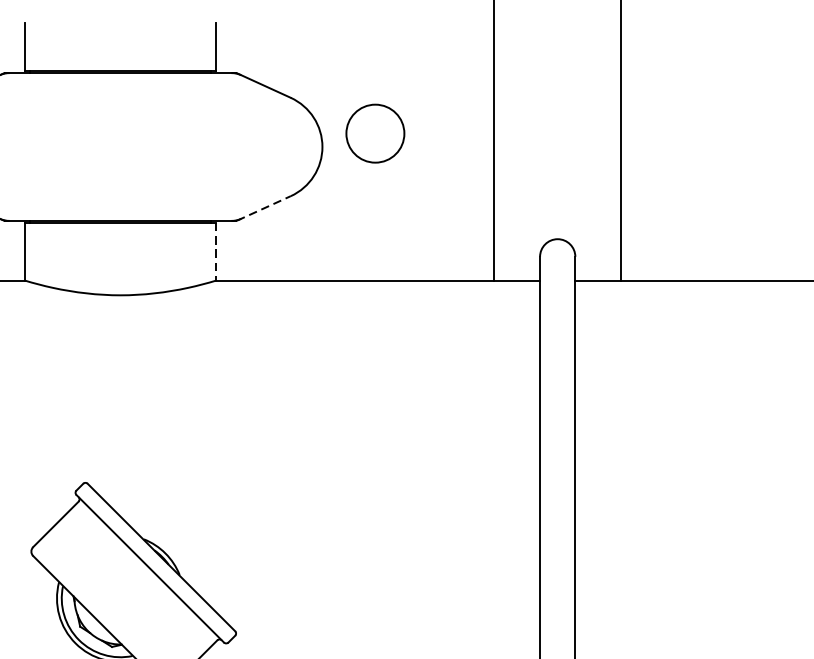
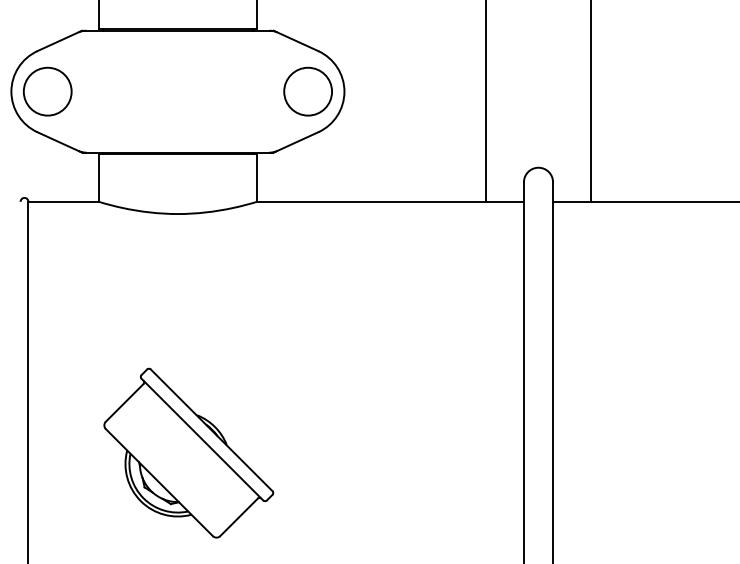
circle: (374, 133) -> (307, 91), moved
line: (264, 208) -> (296, 142), dashed -> solid
line: (217, 252) -> (257, 178), dashed -> solid

